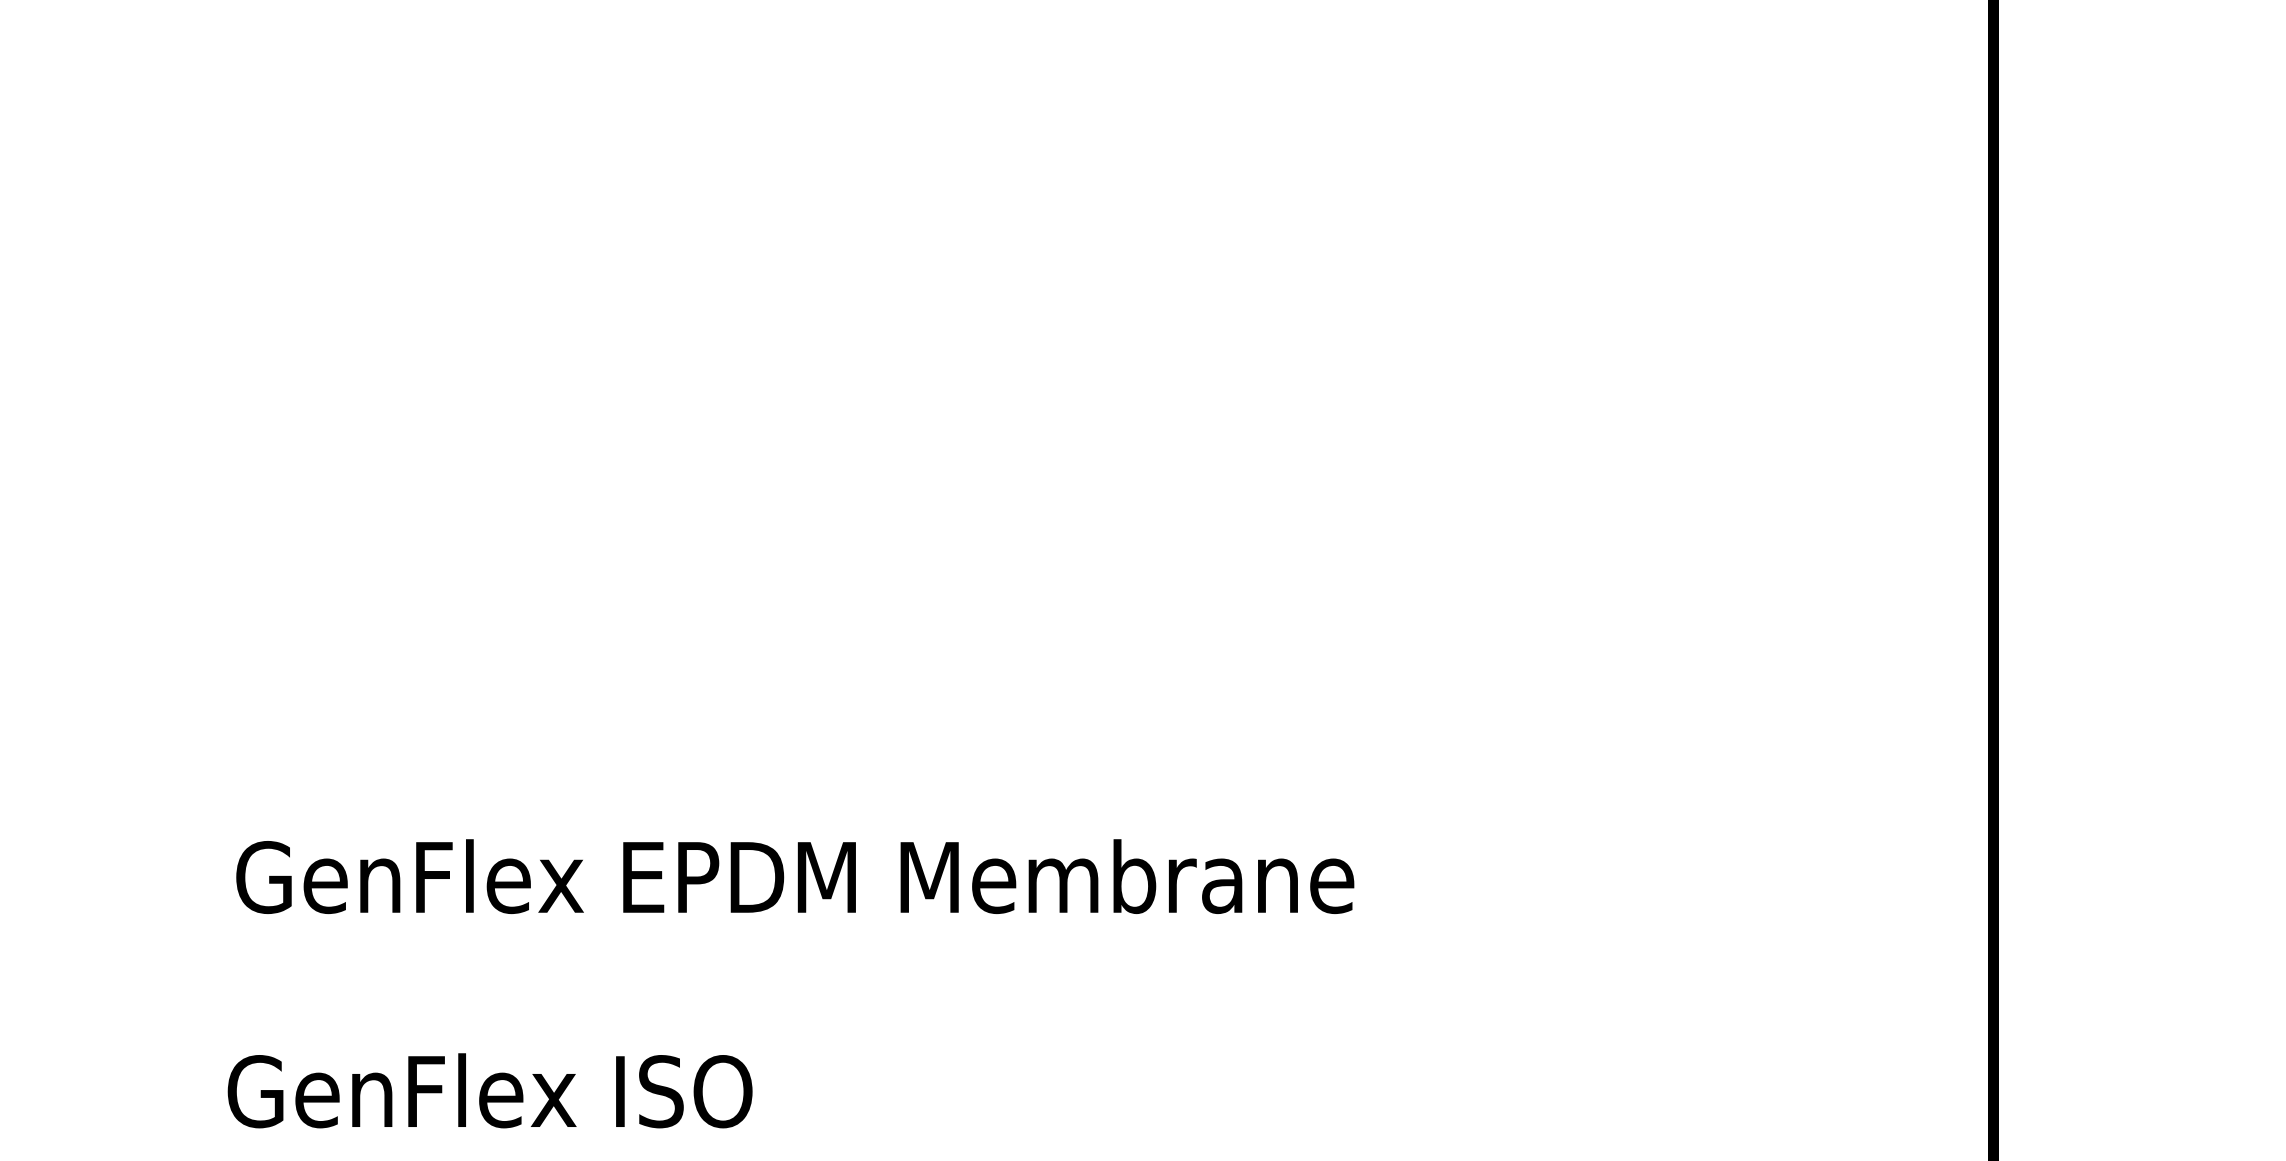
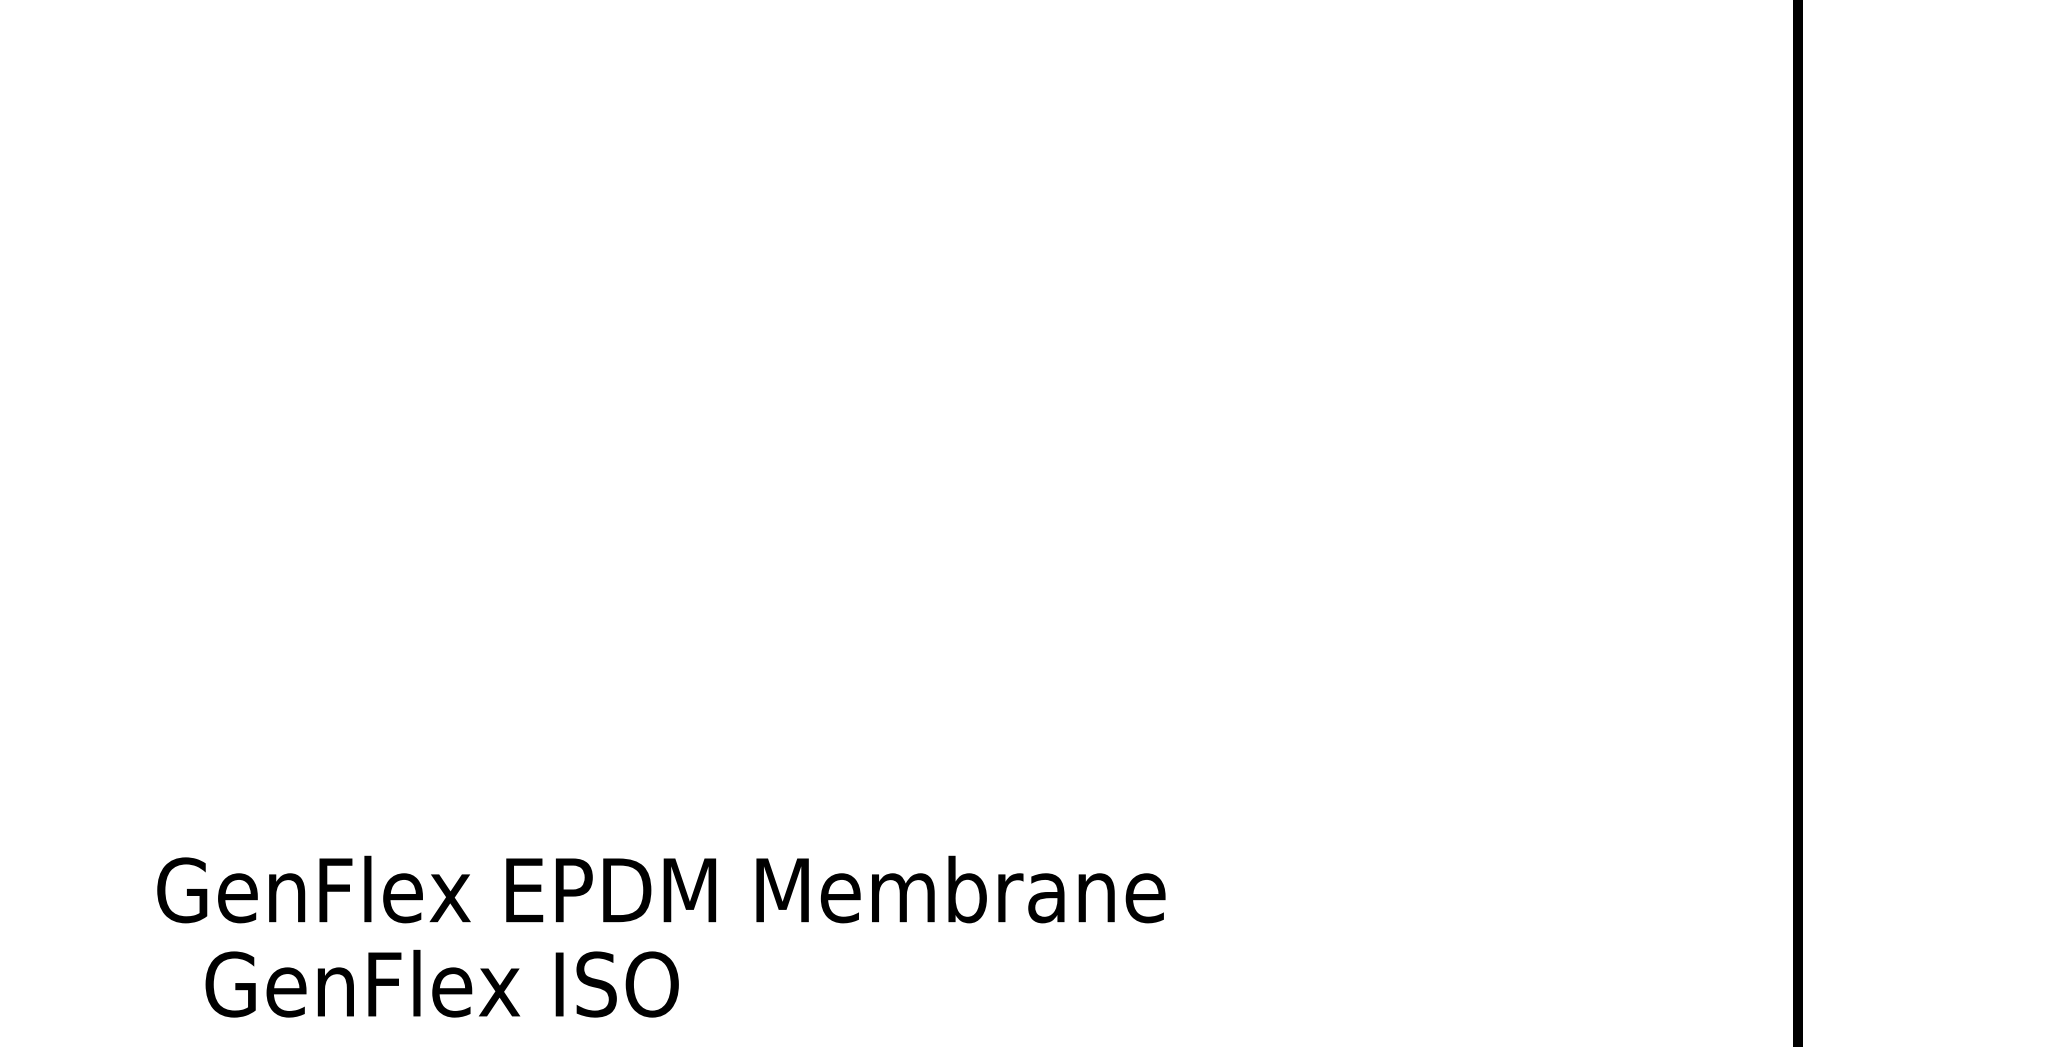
text: (795, 876) -> (661, 889), moved

